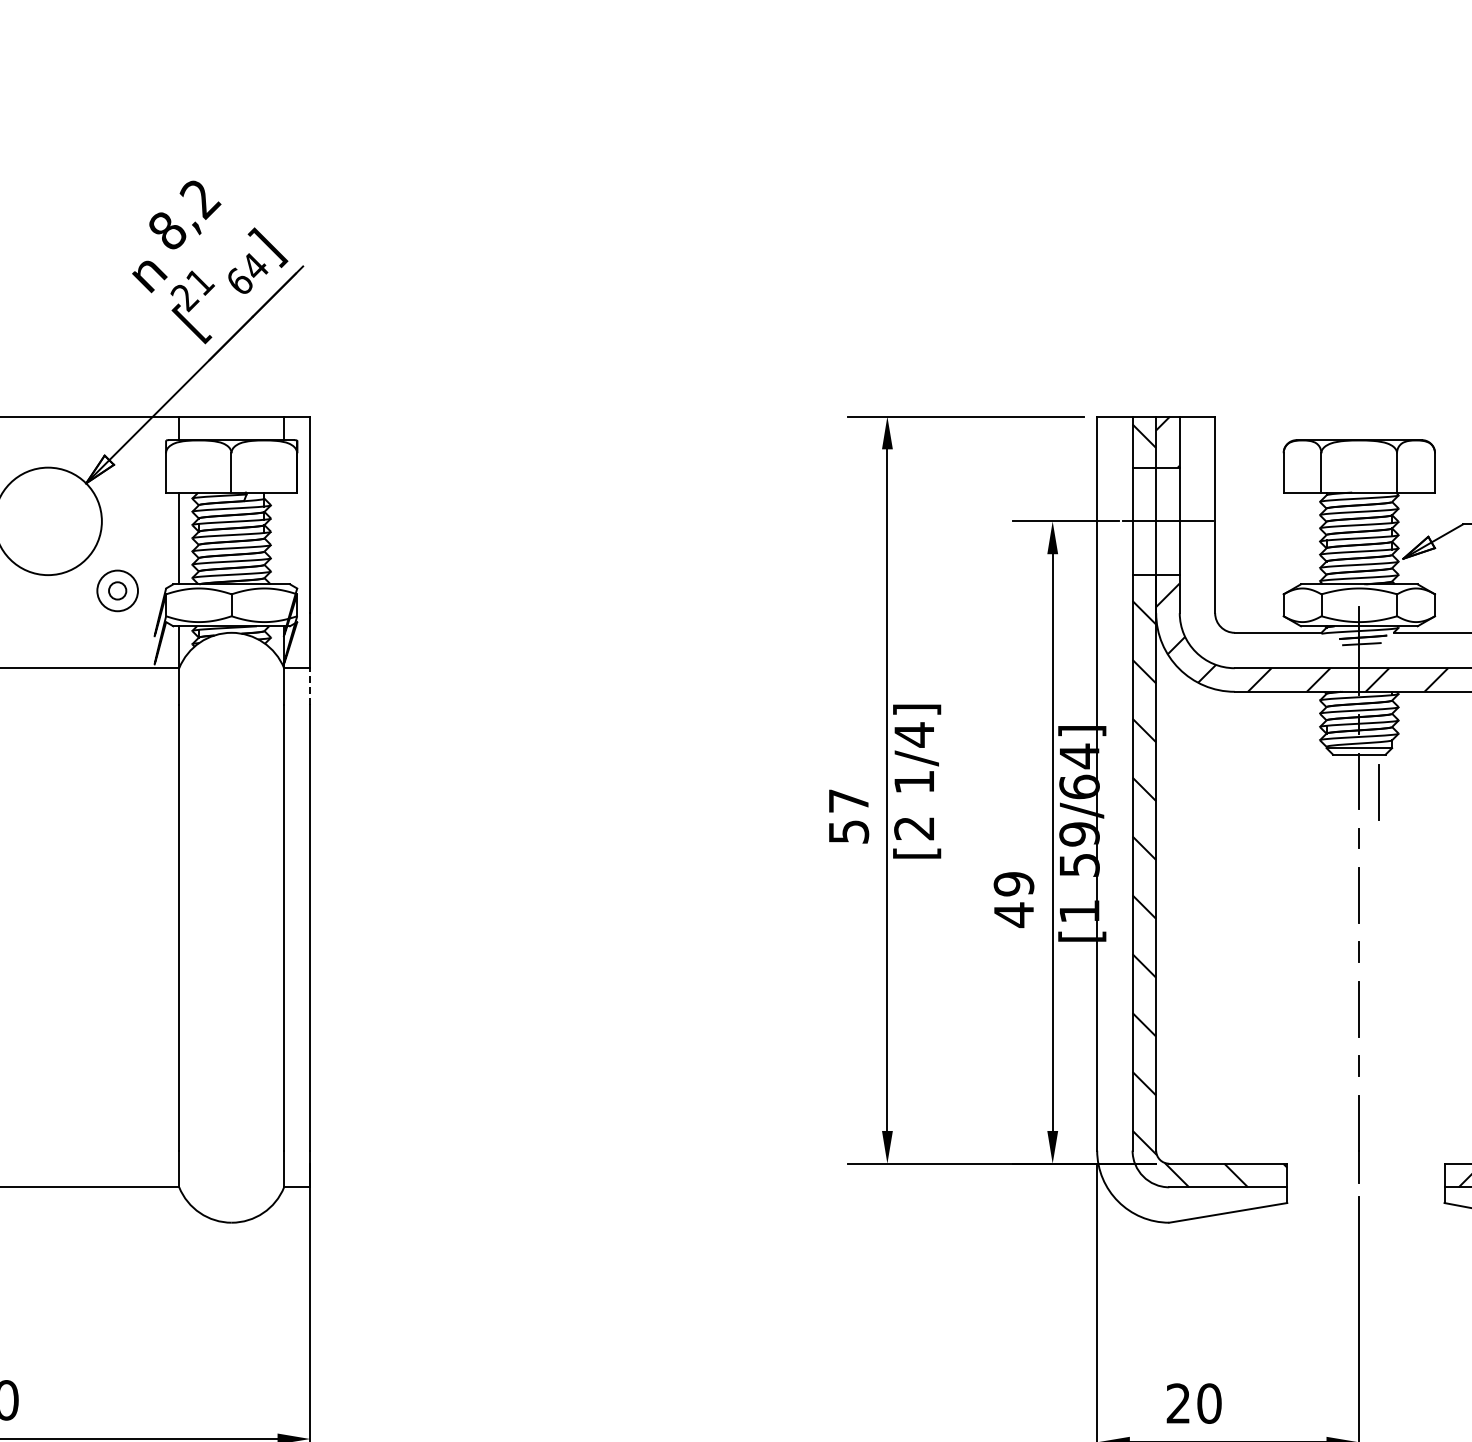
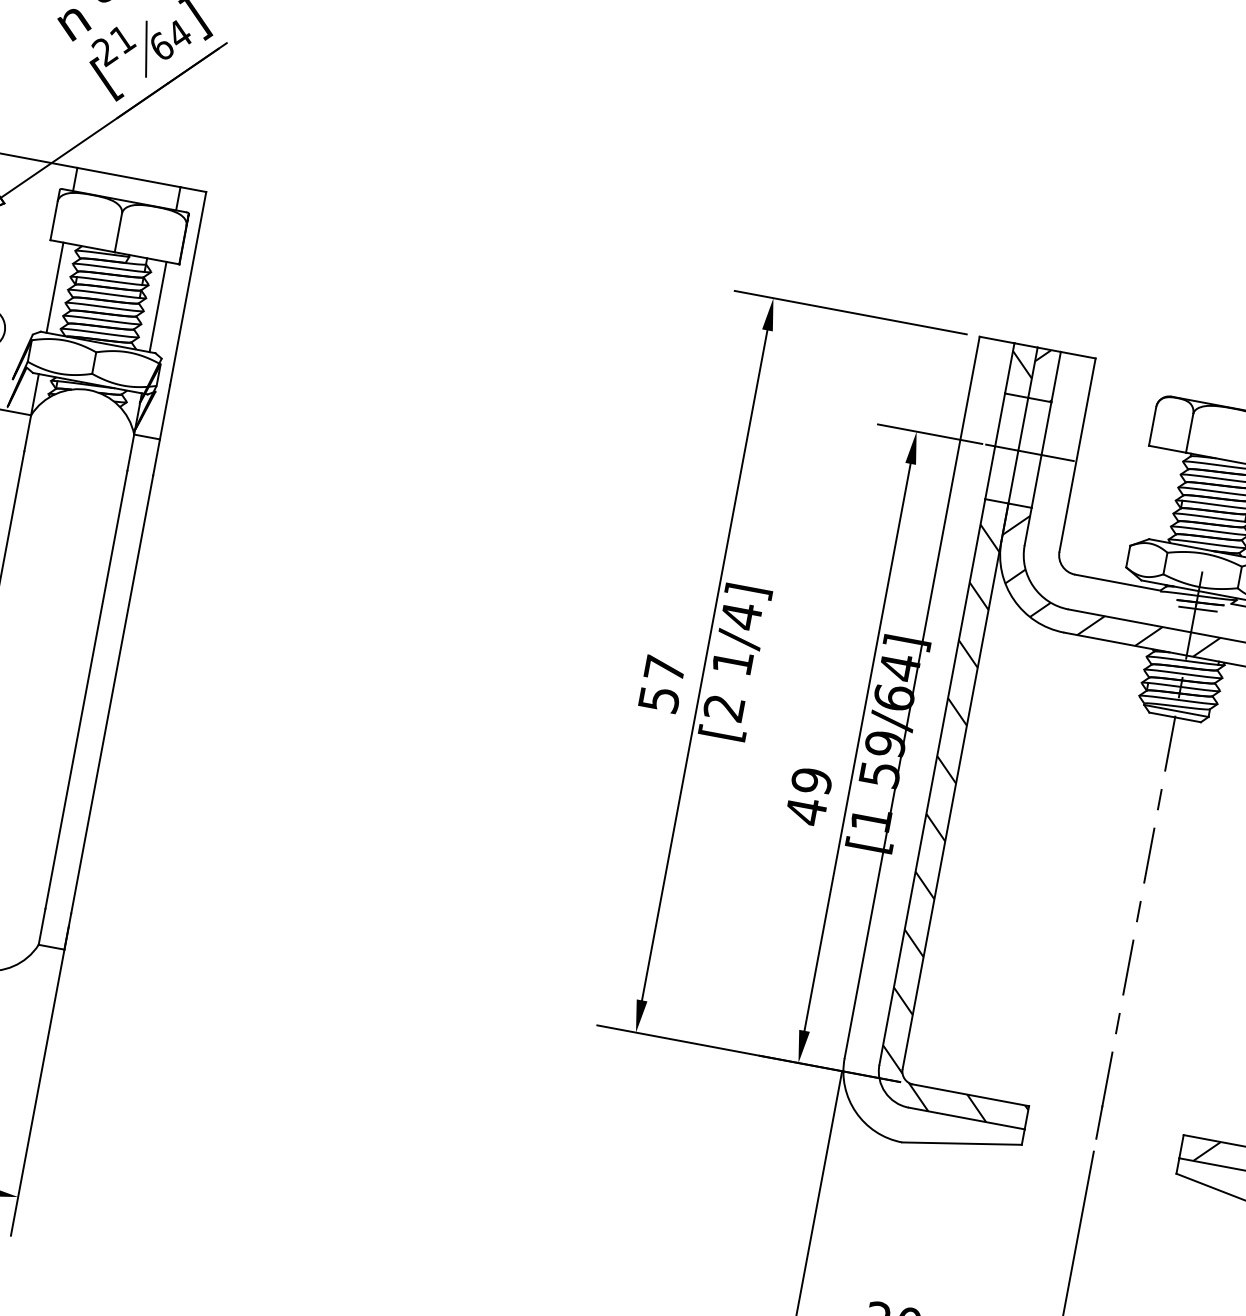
line: (225, 287) -> (146, 49), added
line: (284, 538) -> (158, 307), added
line: (310, 686) -> (156, 457), dashed -> solid
line: (1378, 792) -> (1187, 758), removed

